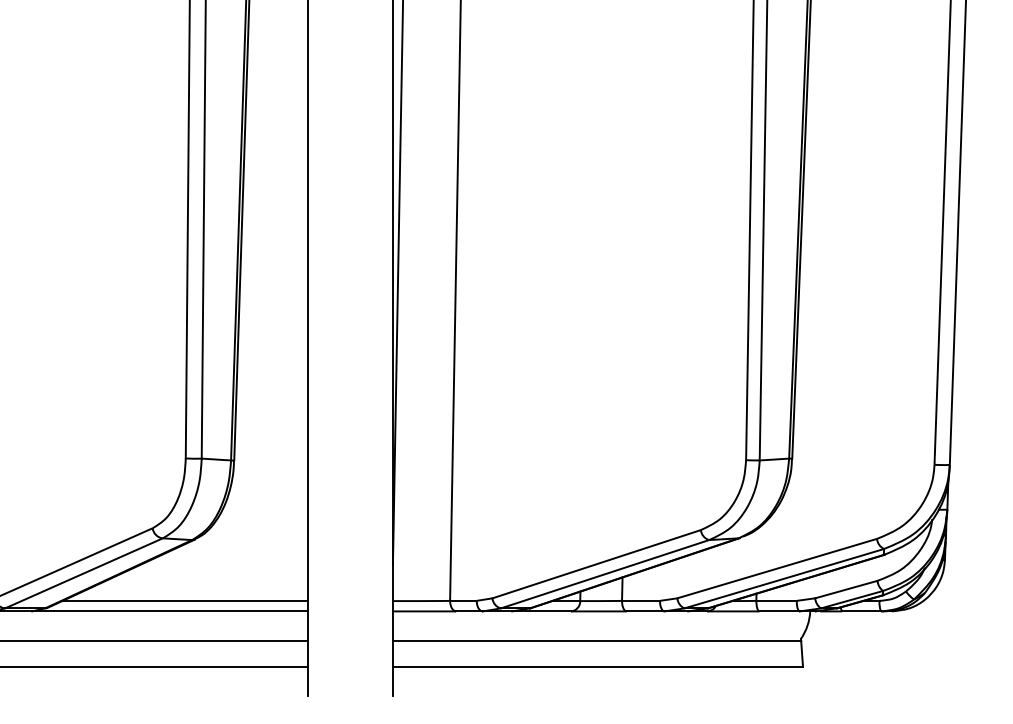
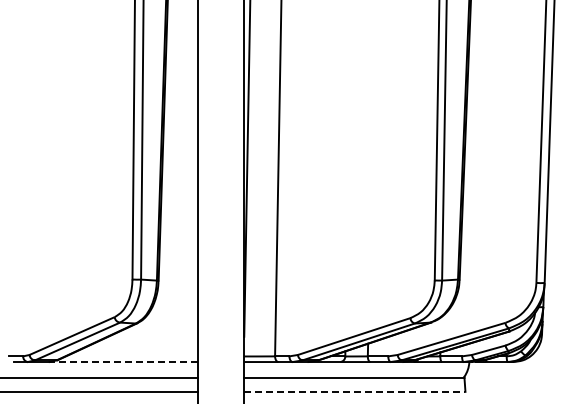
line: (185, 601) -> (132, 356), removed
line: (169, 612) -> (123, 362), solid -> dashed
line: (597, 666) -> (354, 391), solid -> dashed

